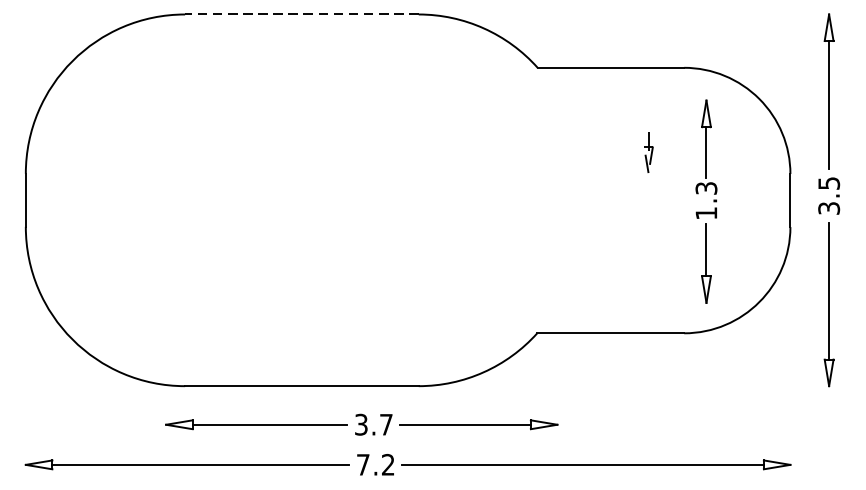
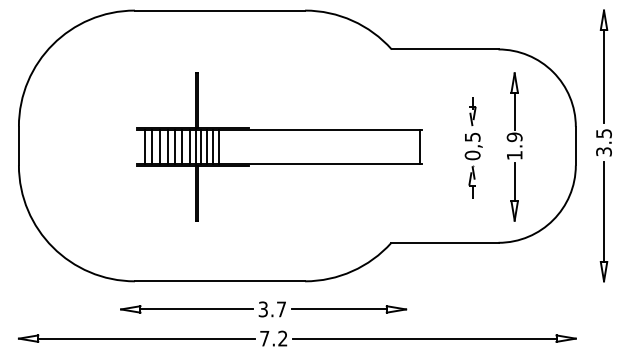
line: (301, 14) -> (219, 10), dashed -> solid
text: (706, 188) -> (514, 137), 1.3 -> 1.9
part: (383, 201) -> (279, 146), added
part: (649, 227) -> (473, 165), added

